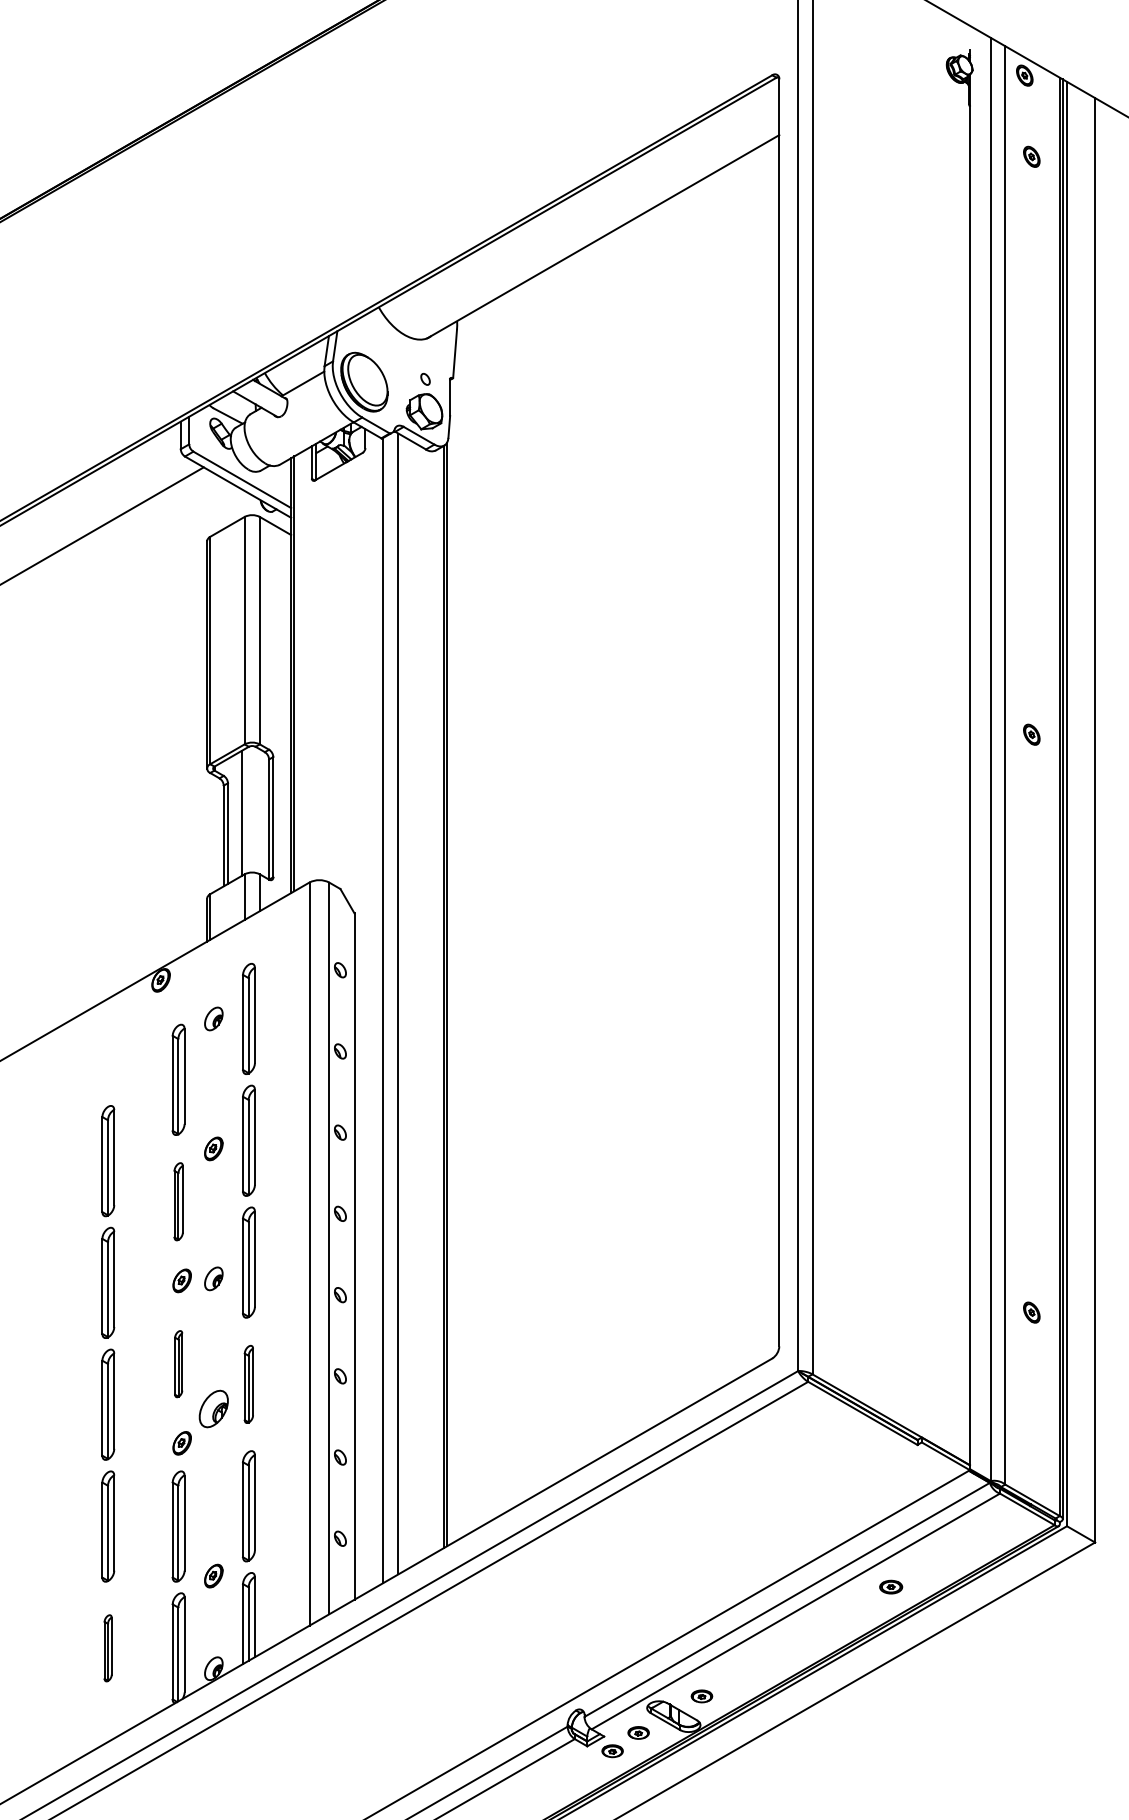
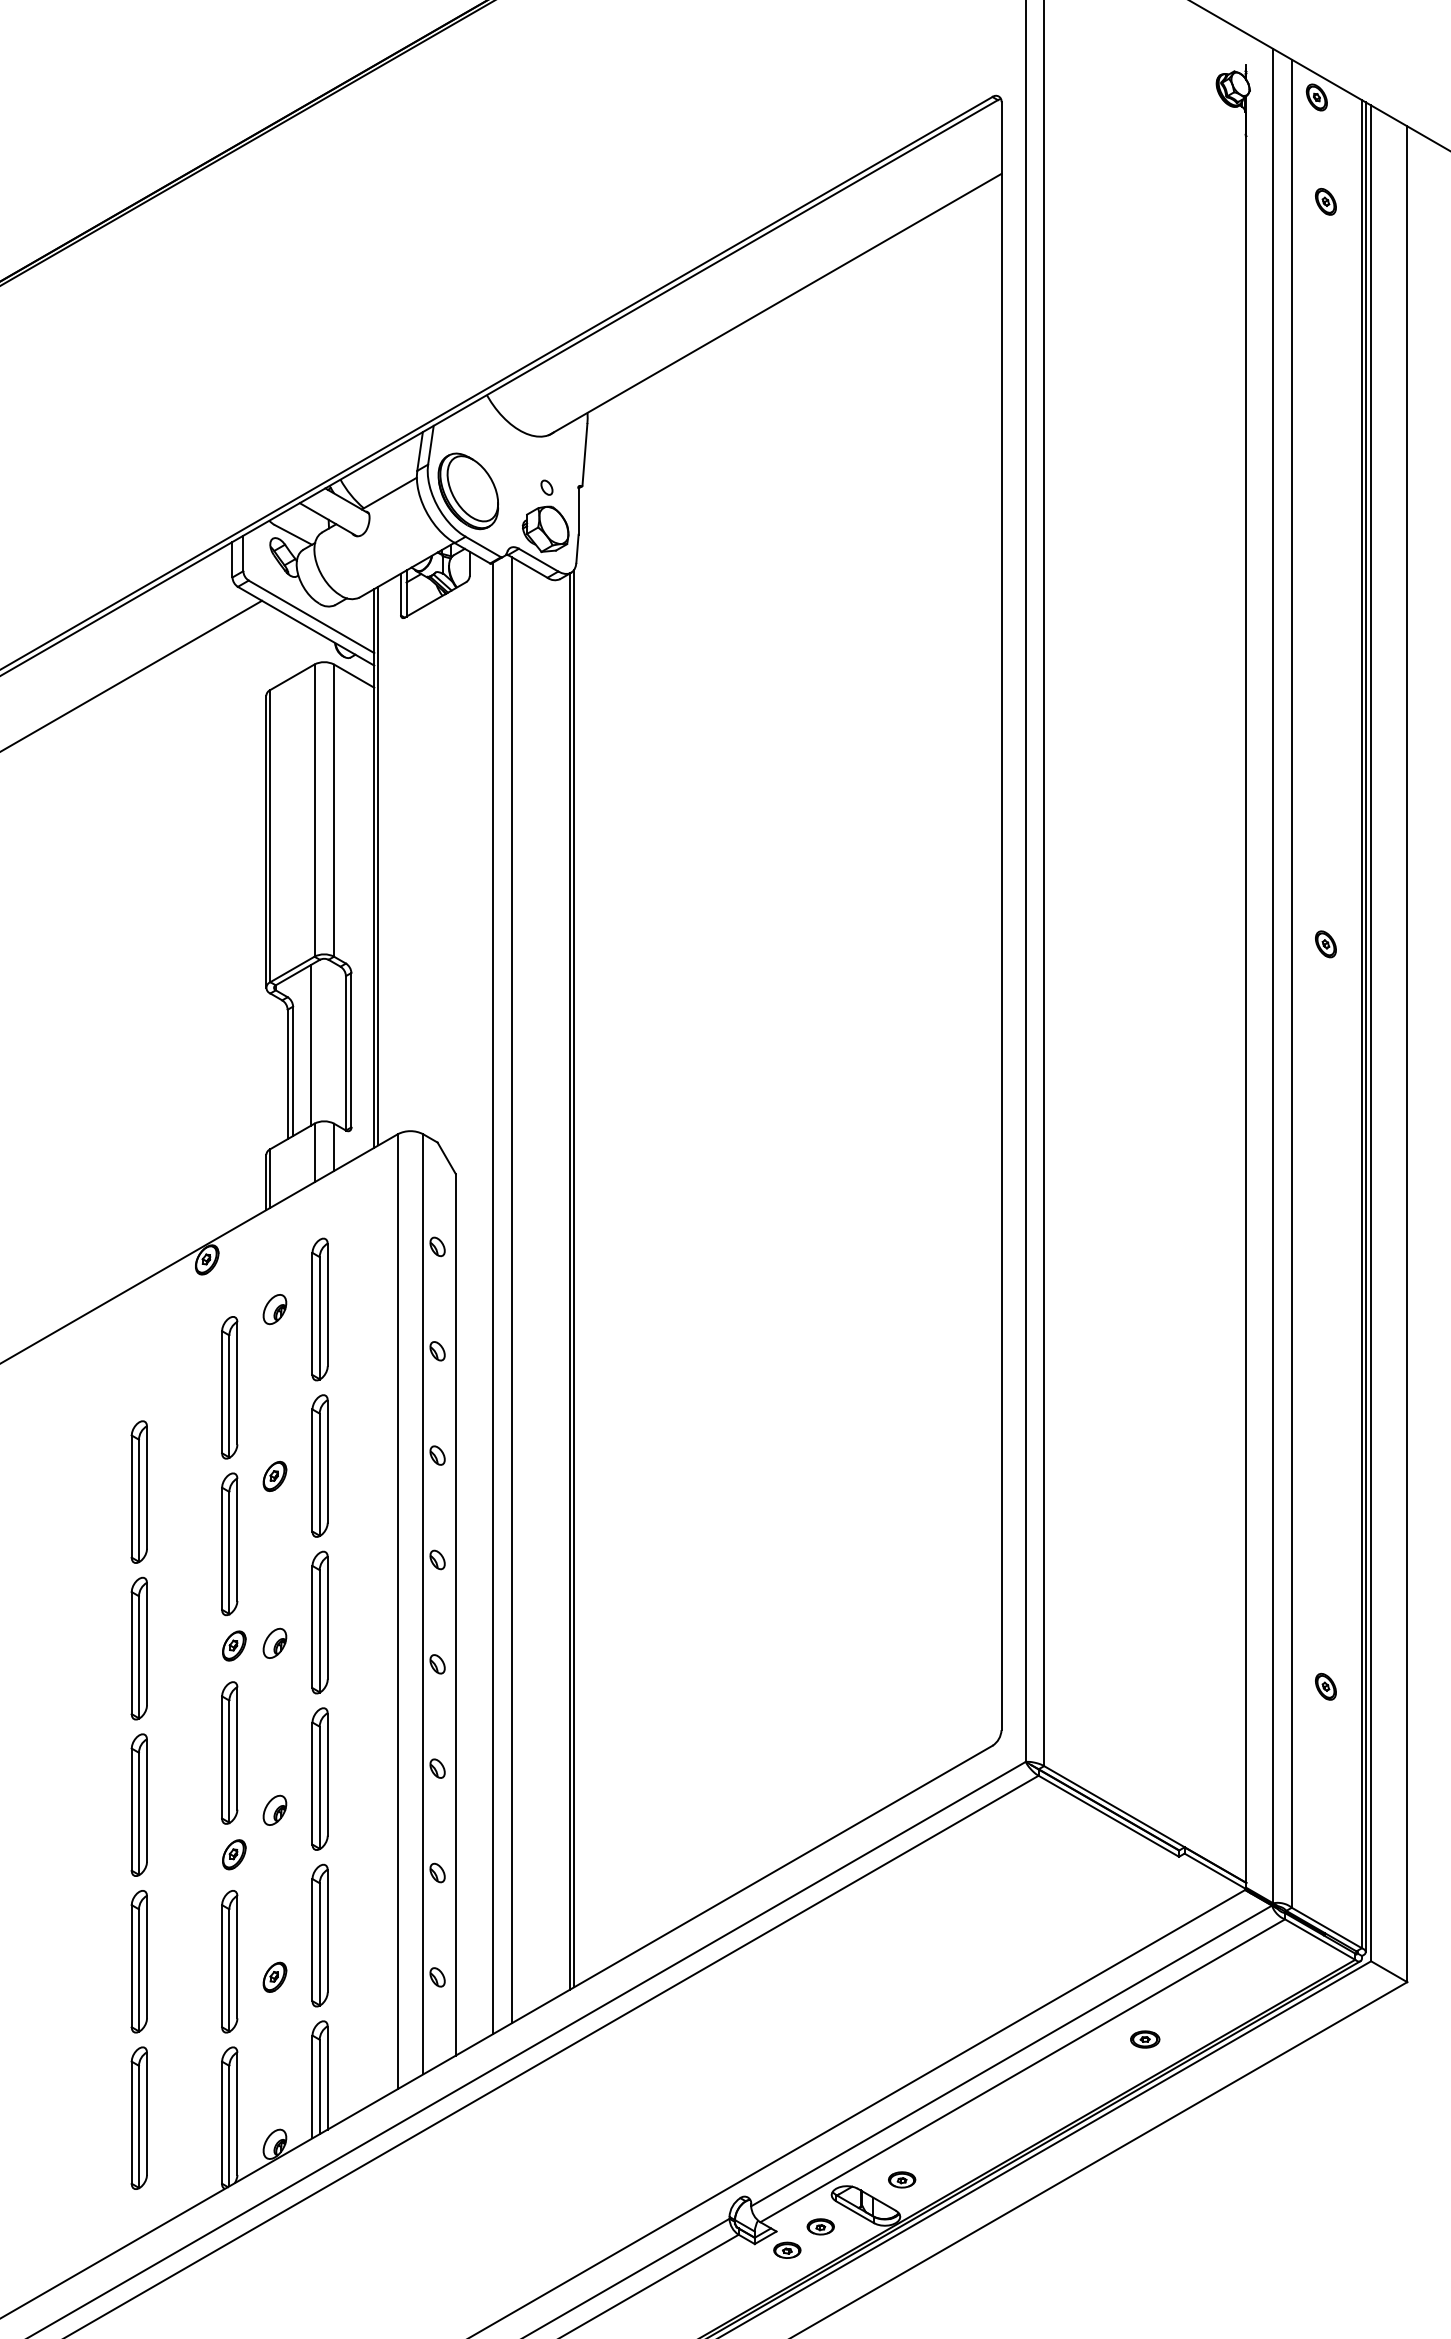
part: (178, 1201) -> (229, 1544), size x1.43
part: (178, 1363) -> (229, 1752), size x1.67
part: (248, 1383) -> (319, 1778), size x1.43
part: (213, 1408) -> (274, 1809), size x0.62
part: (213, 1575) -> (274, 1976), moved
part: (107, 1647) -> (138, 2117), size x1.67

